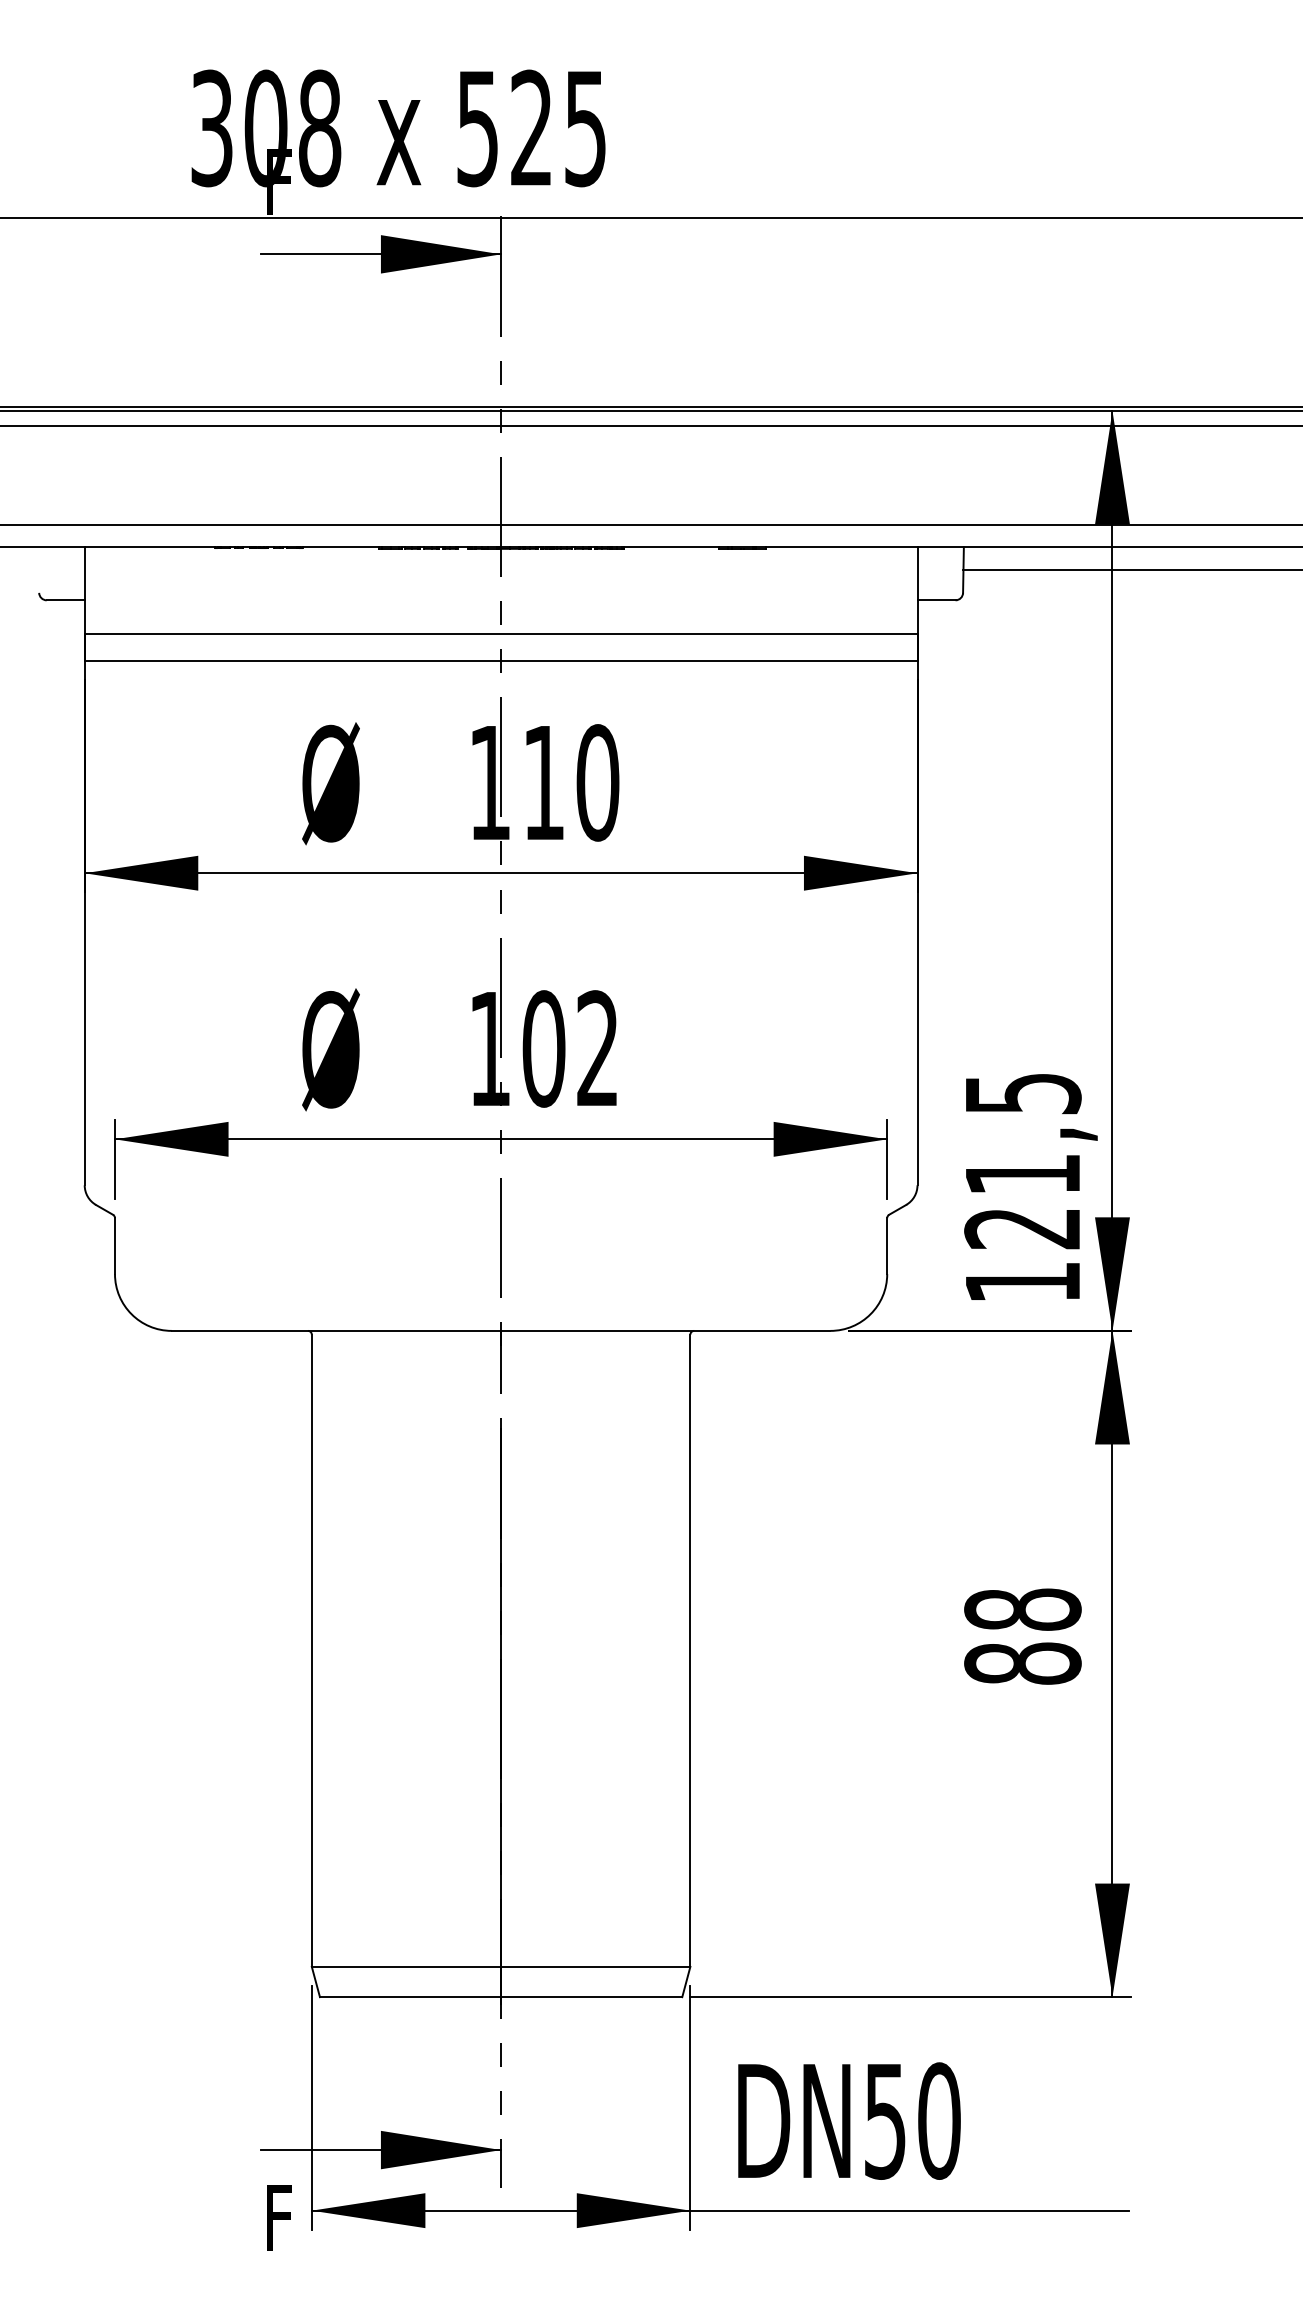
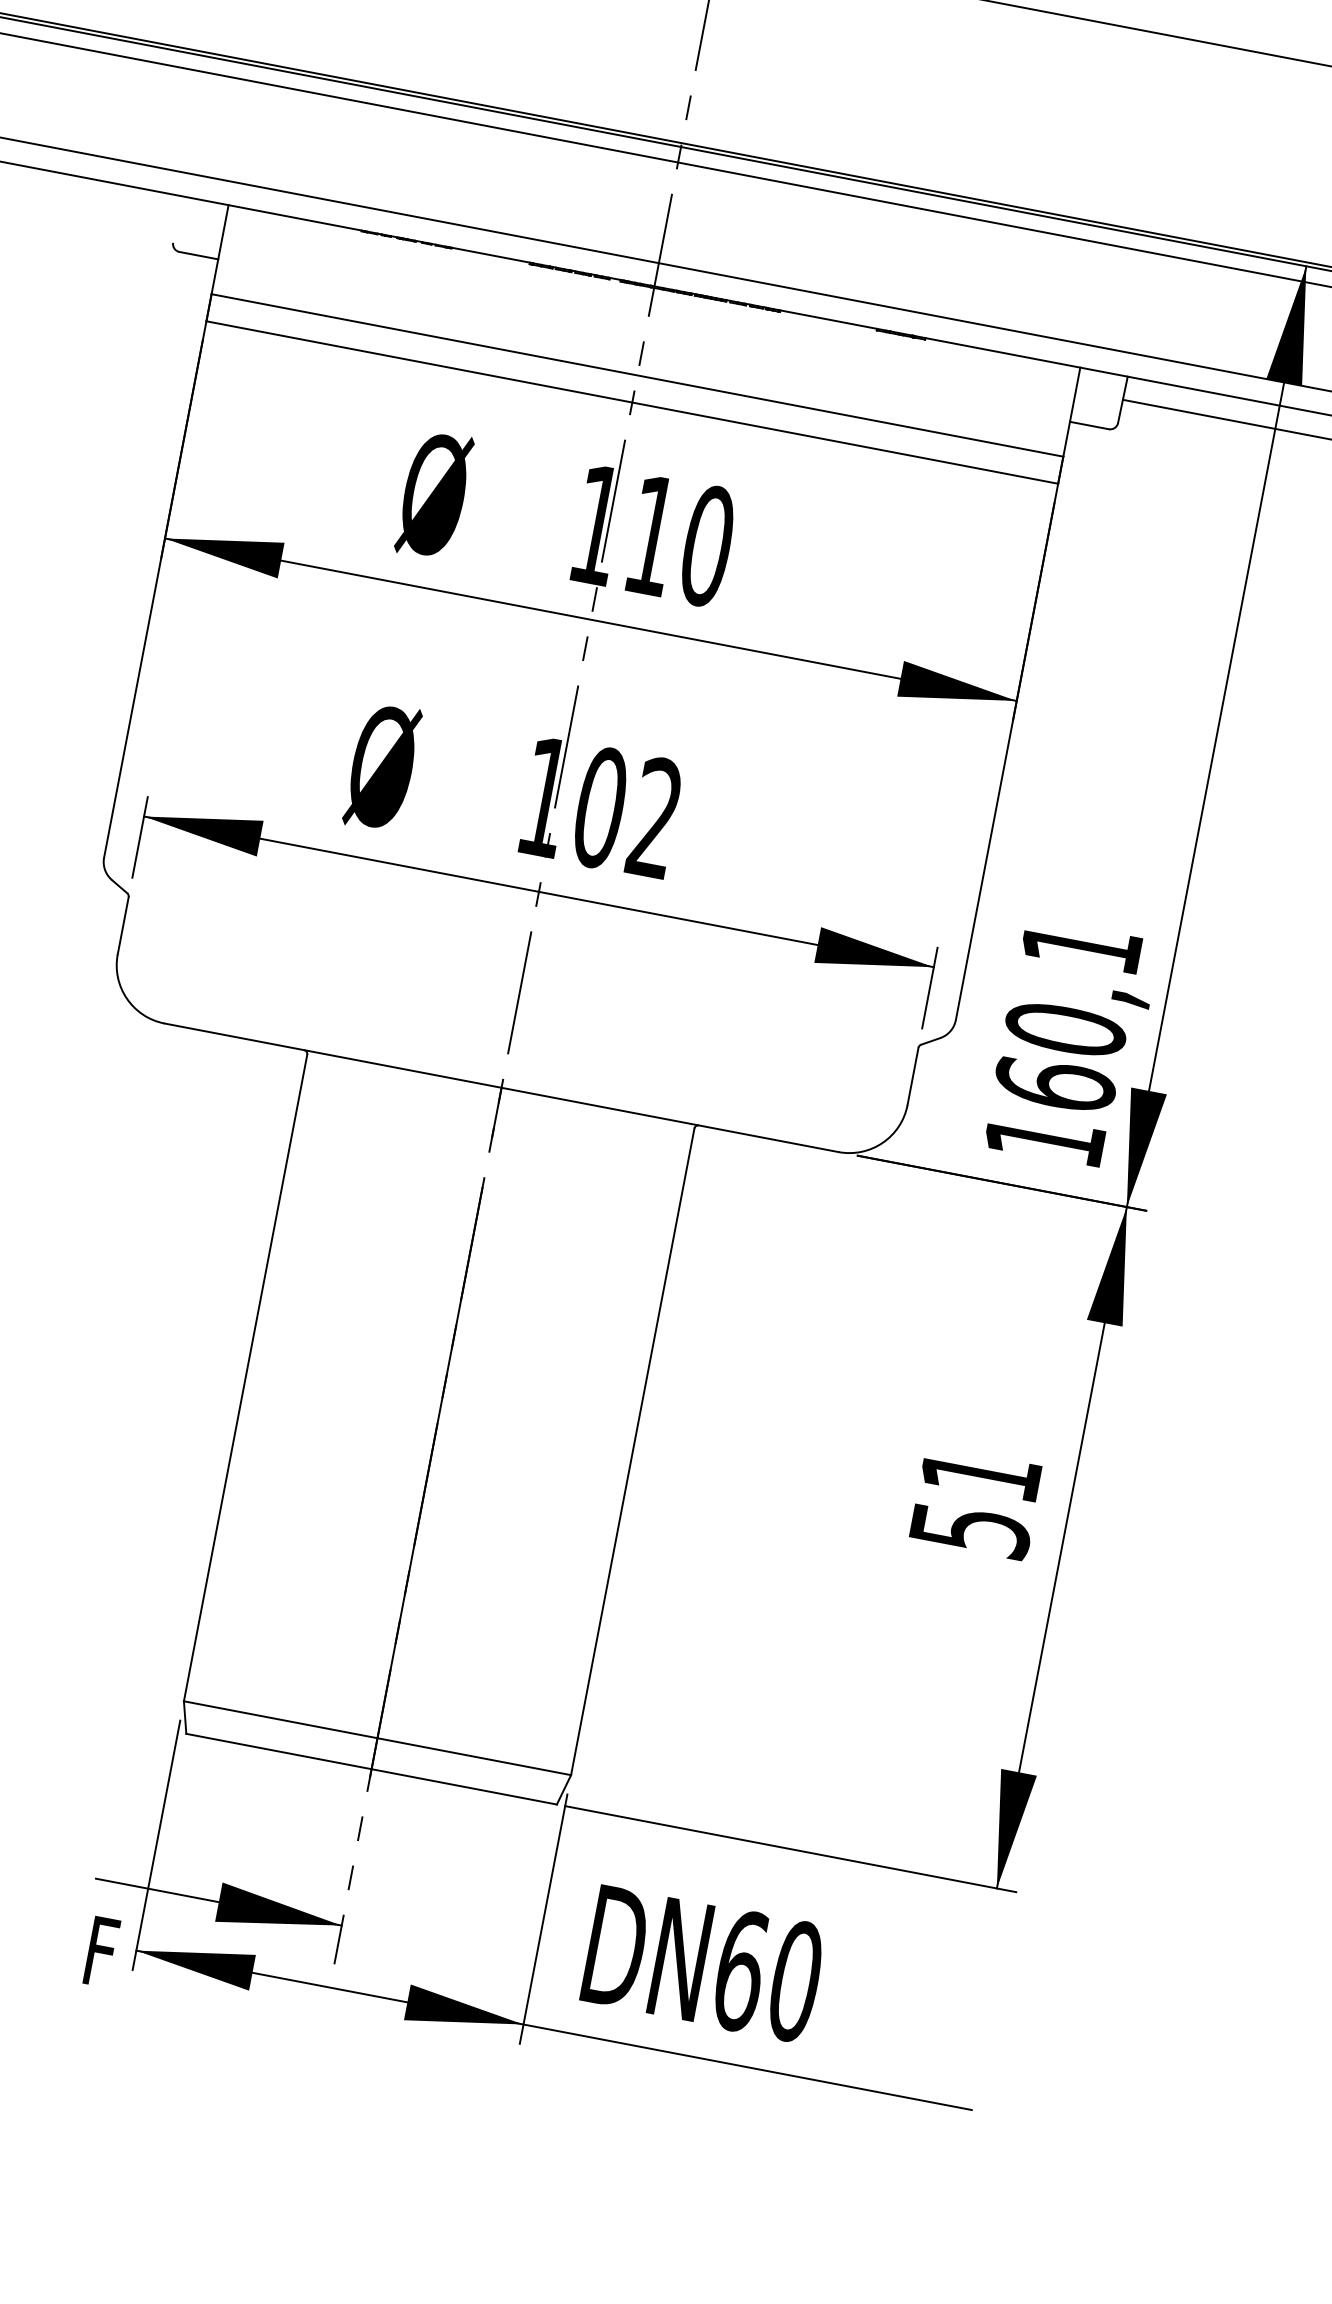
text: (1022, 1161) -> (1067, 1016), 121,5 -> 160,1
text: (1022, 1636) -> (975, 1502), 88 -> 51
text: (885, 2120) -> (740, 1970), DN50 -> DN60

